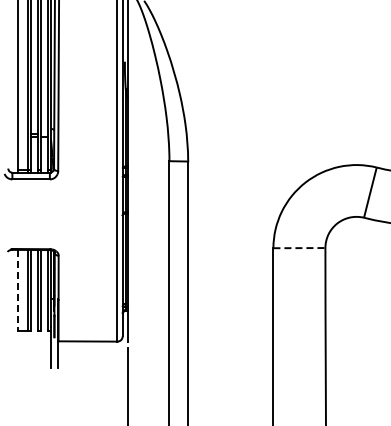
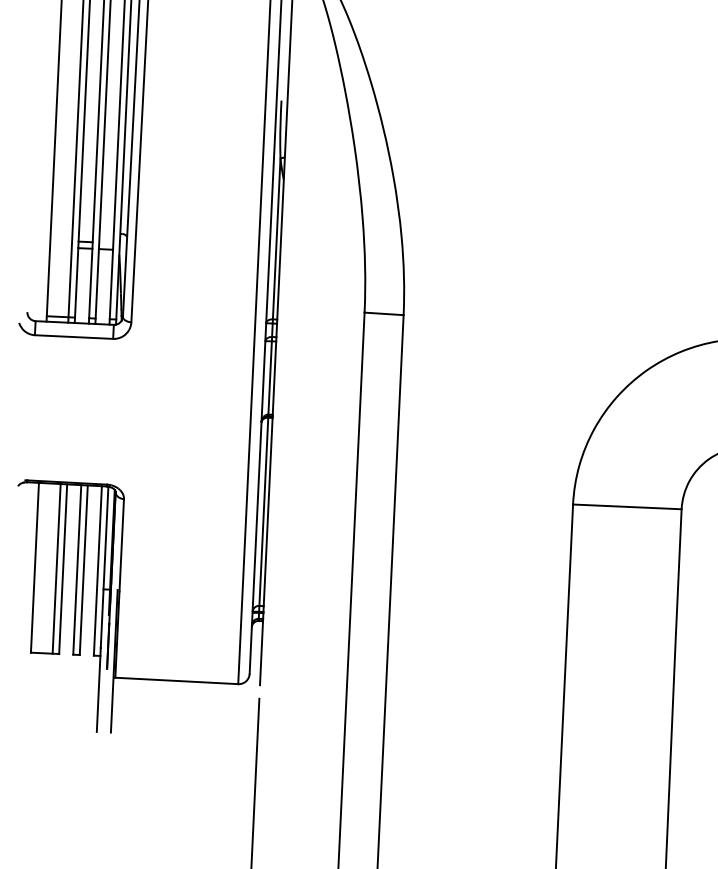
line: (299, 248) -> (627, 507), dashed -> solid
line: (17, 290) -> (34, 567), dashed -> solid

